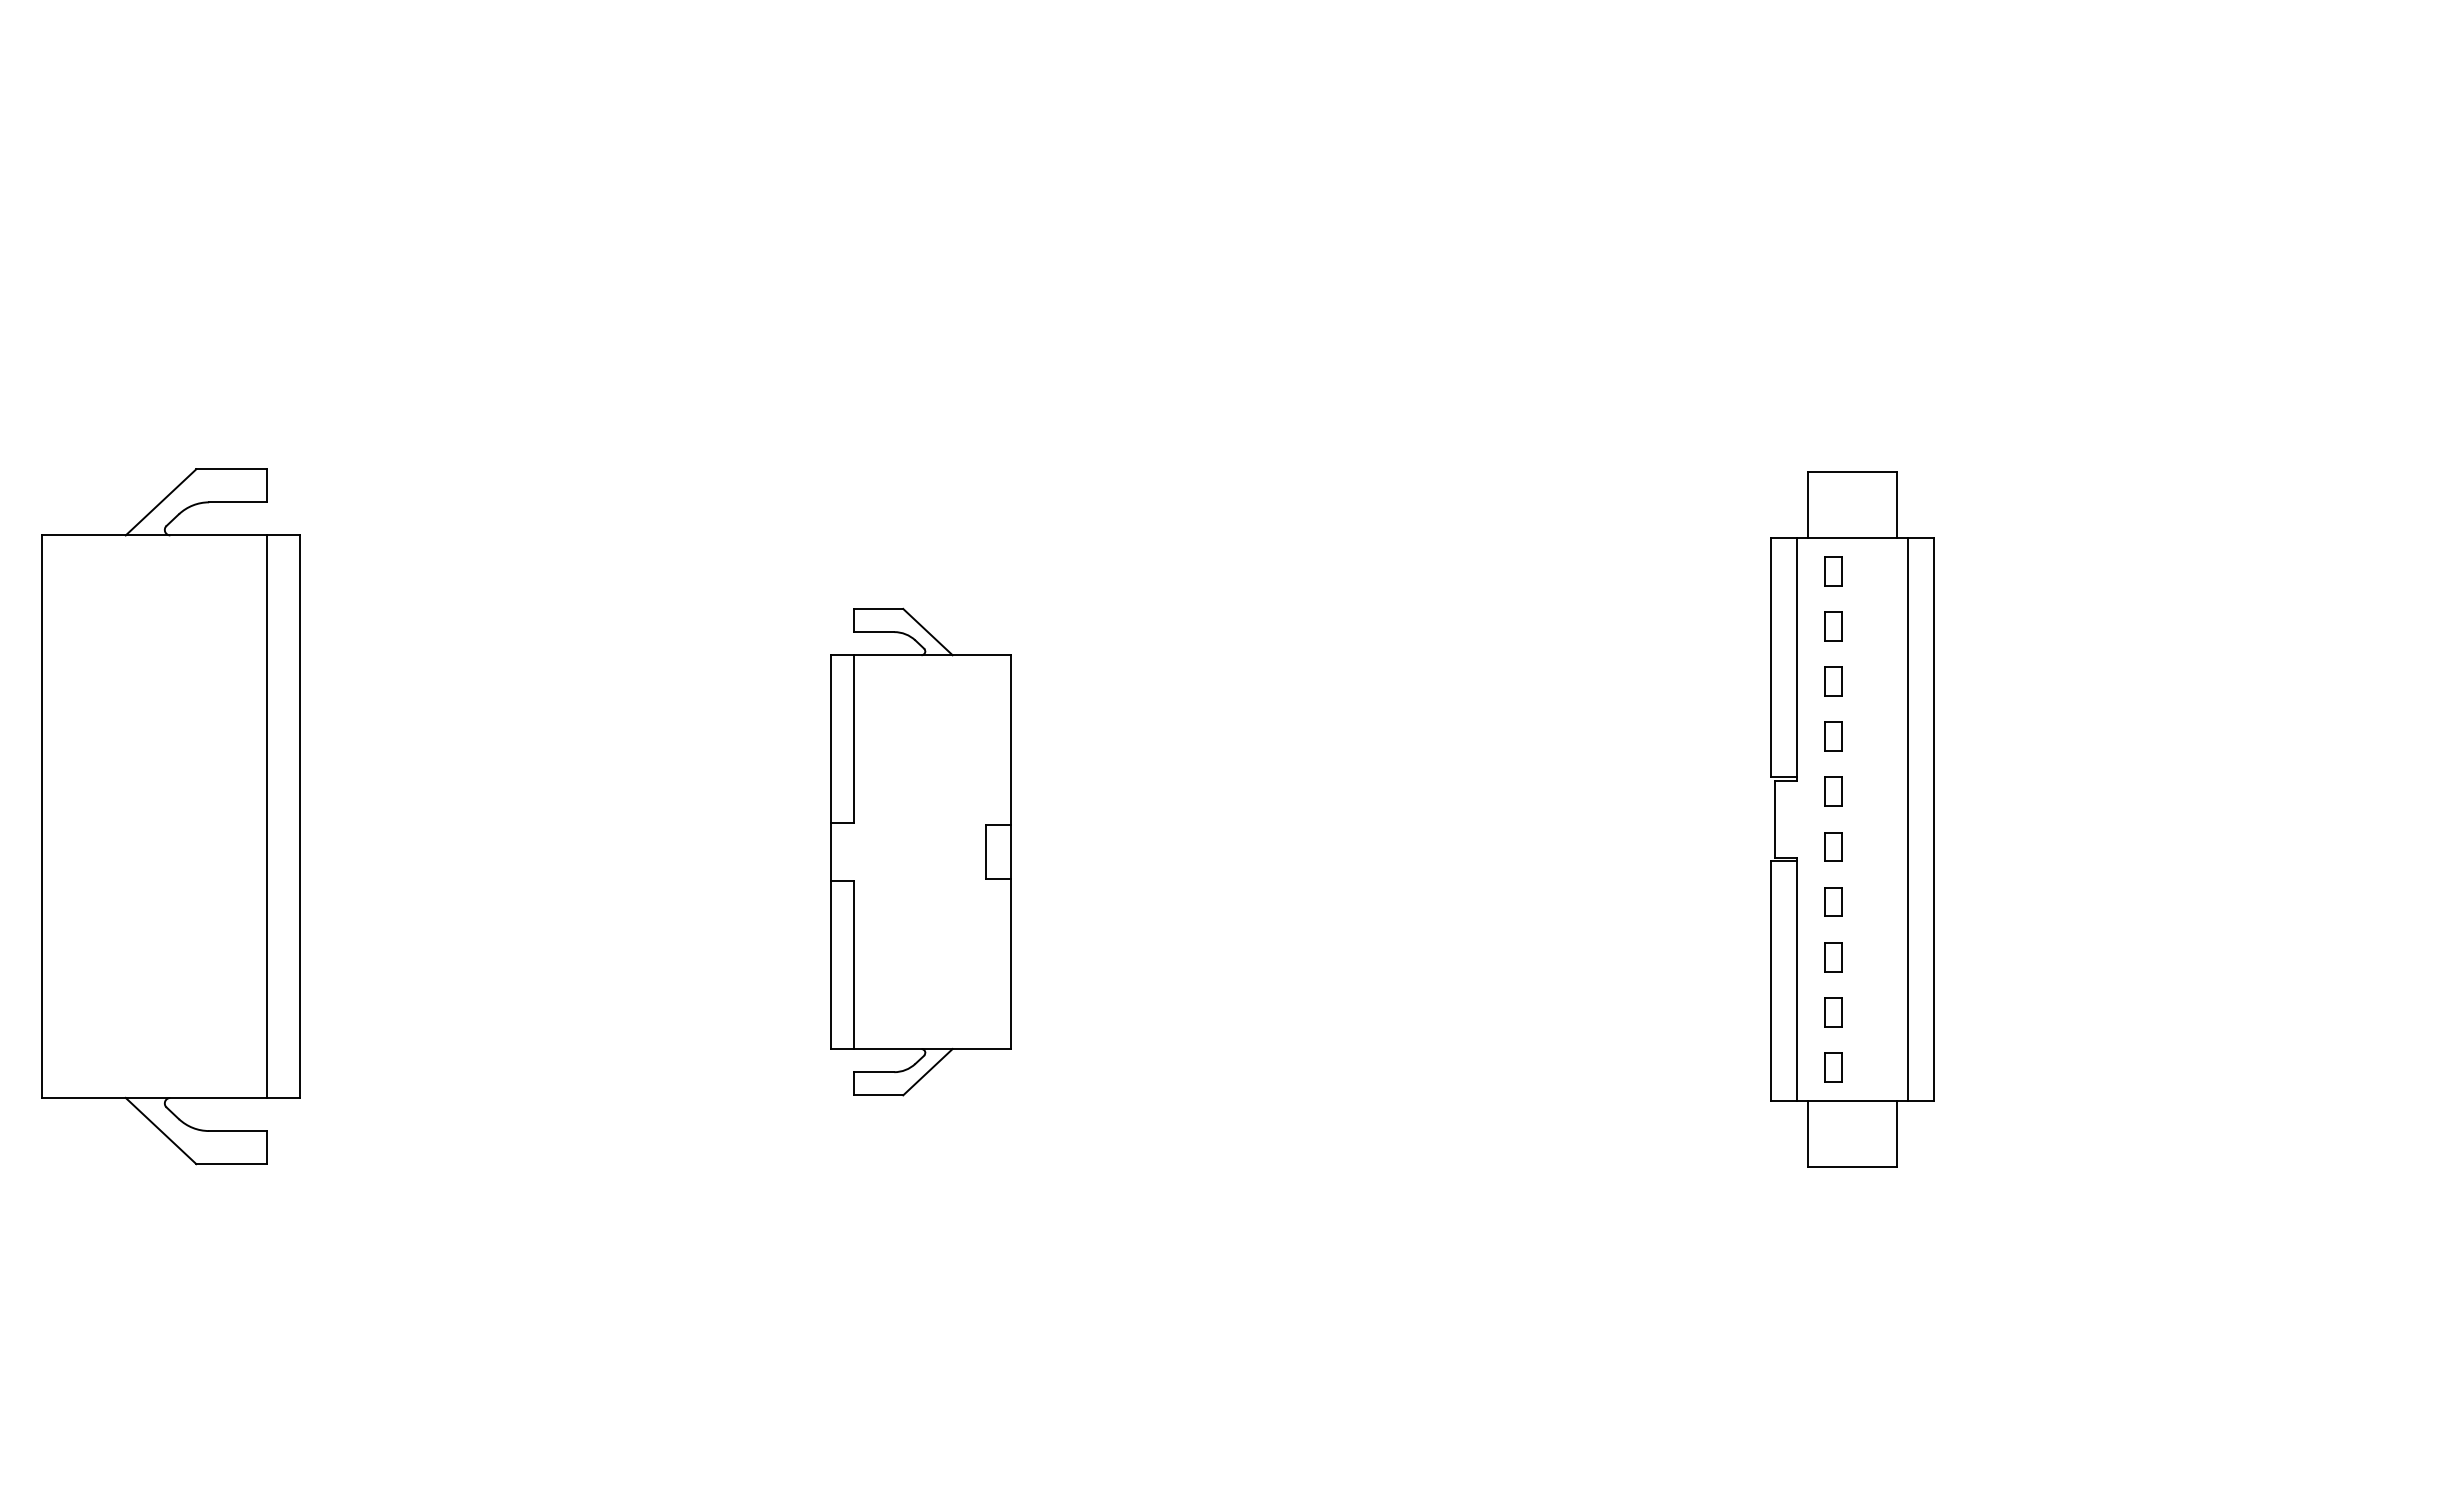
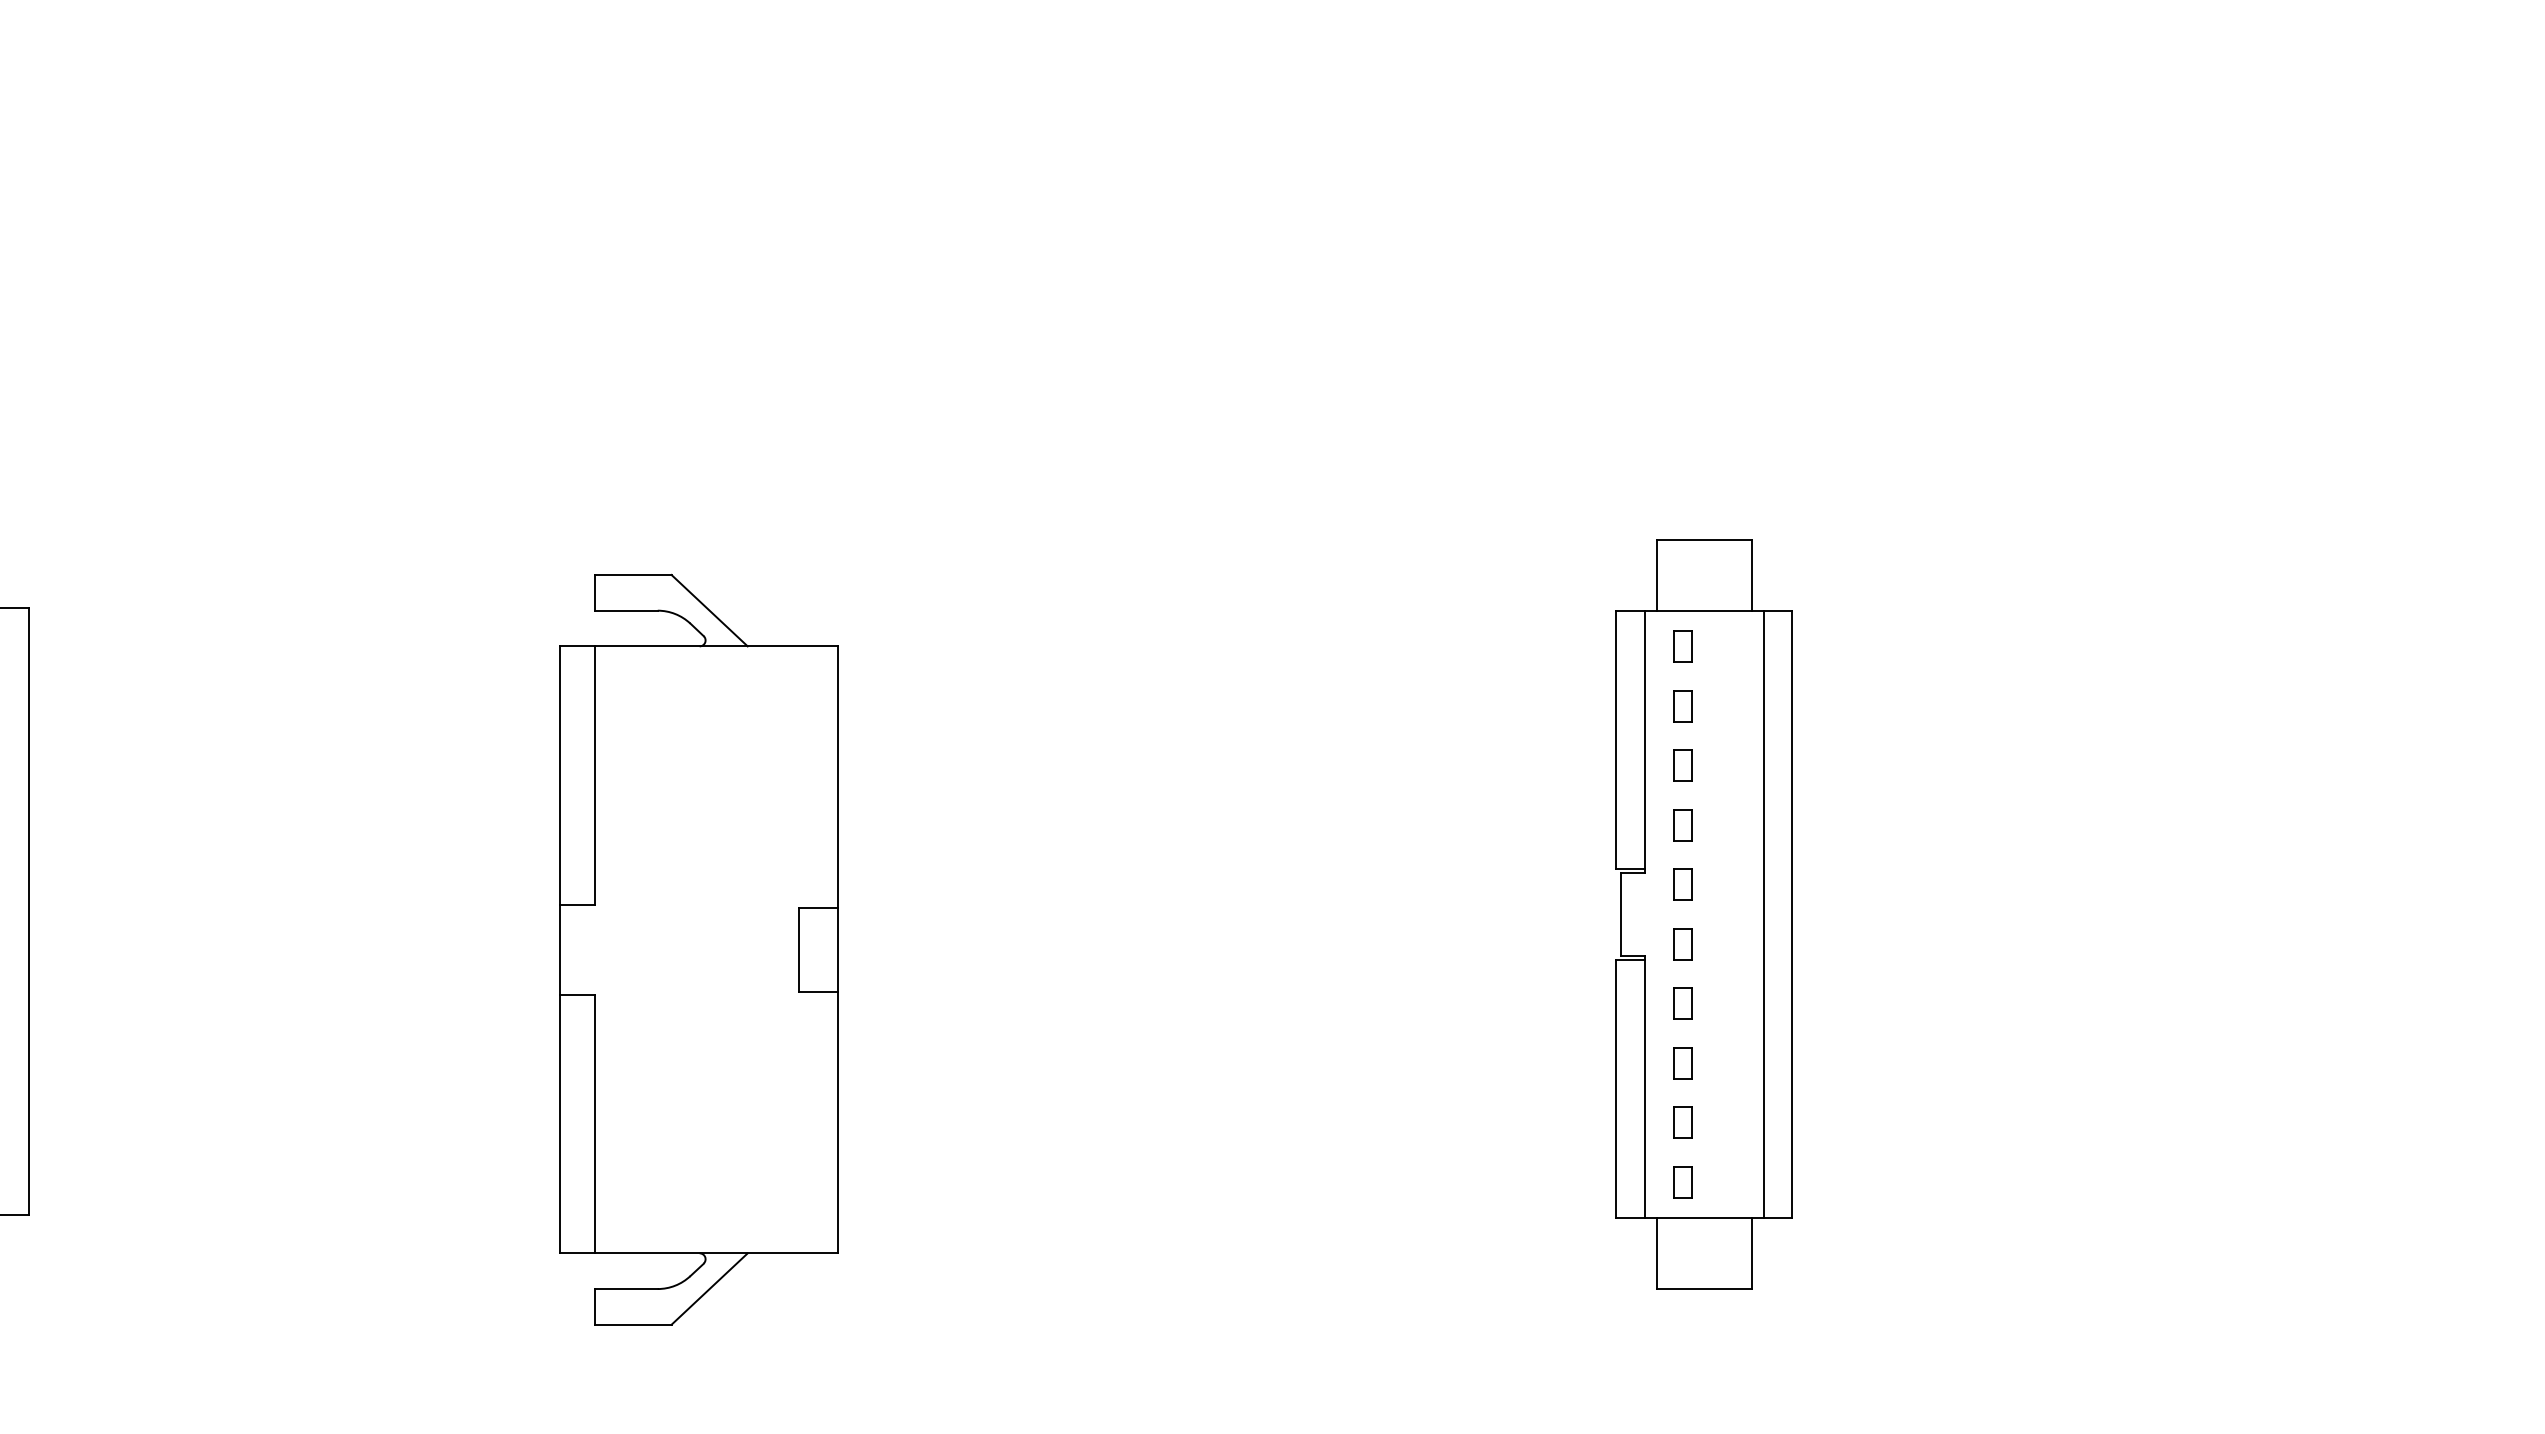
part: (920, 851) -> (698, 949), size x1.43

